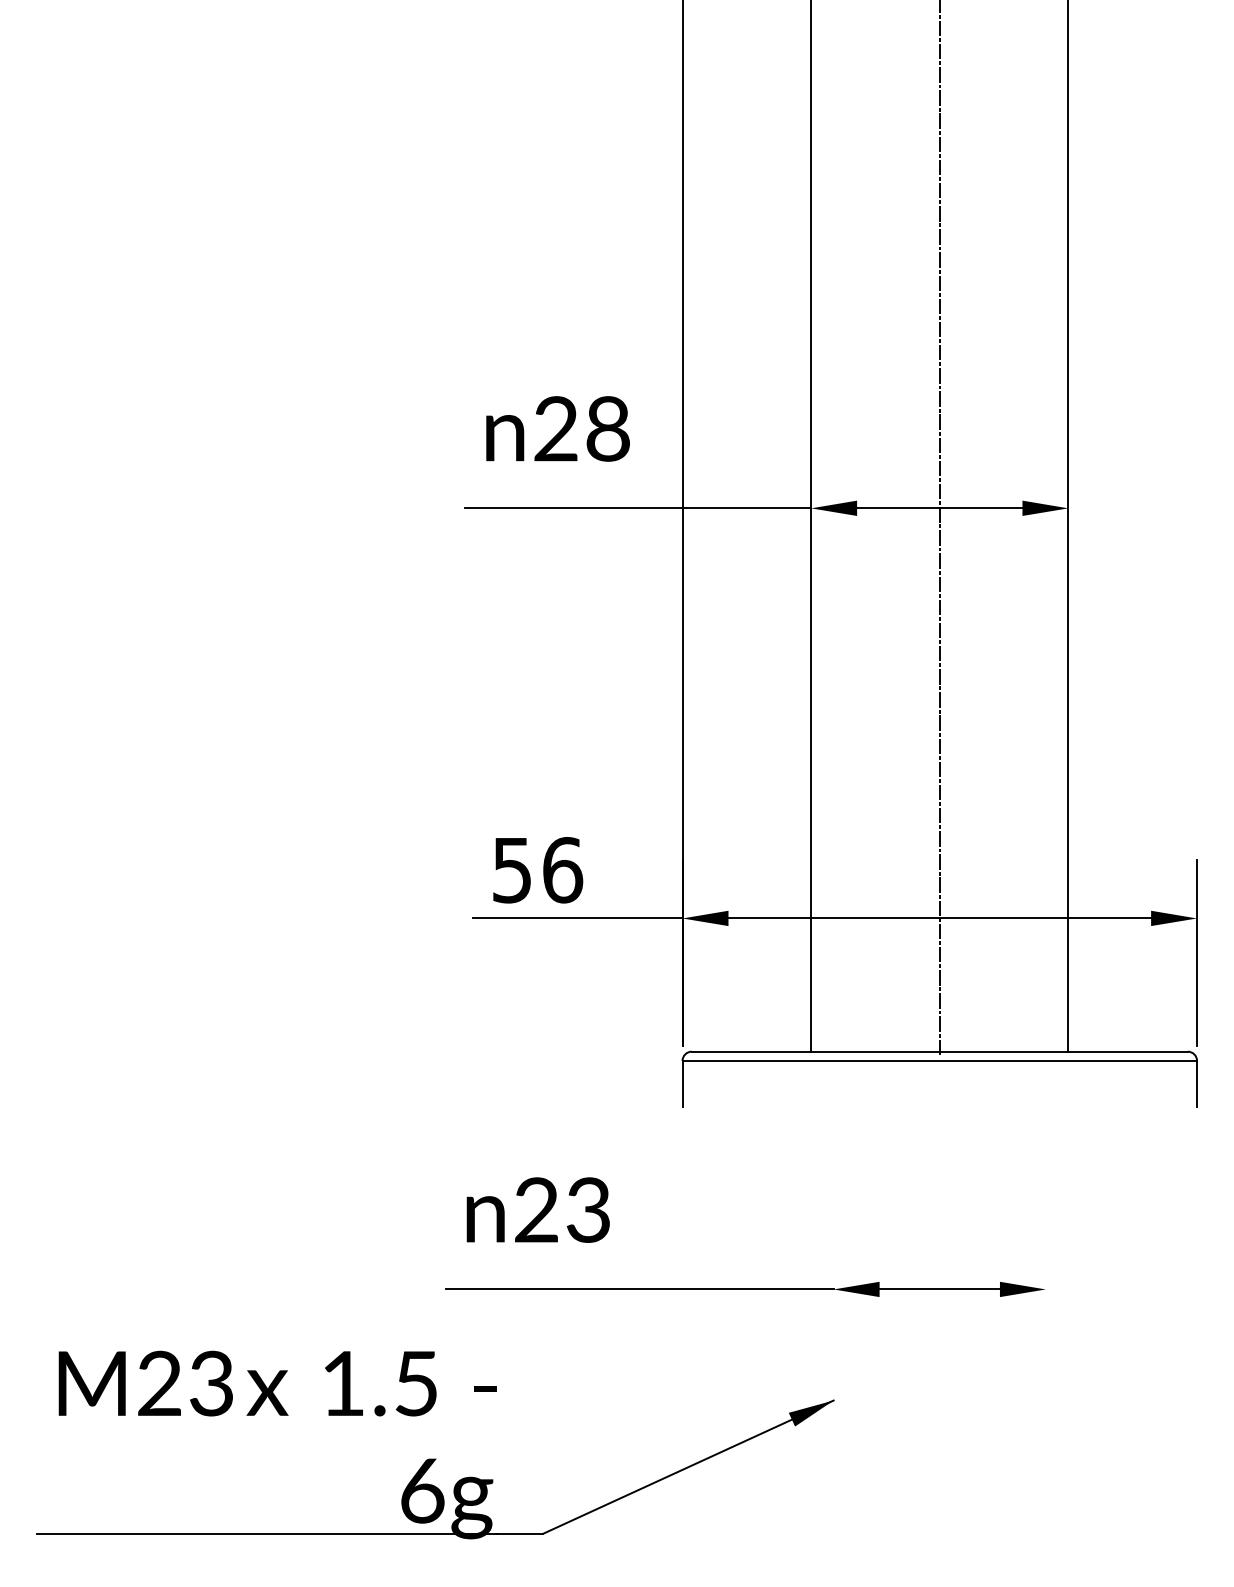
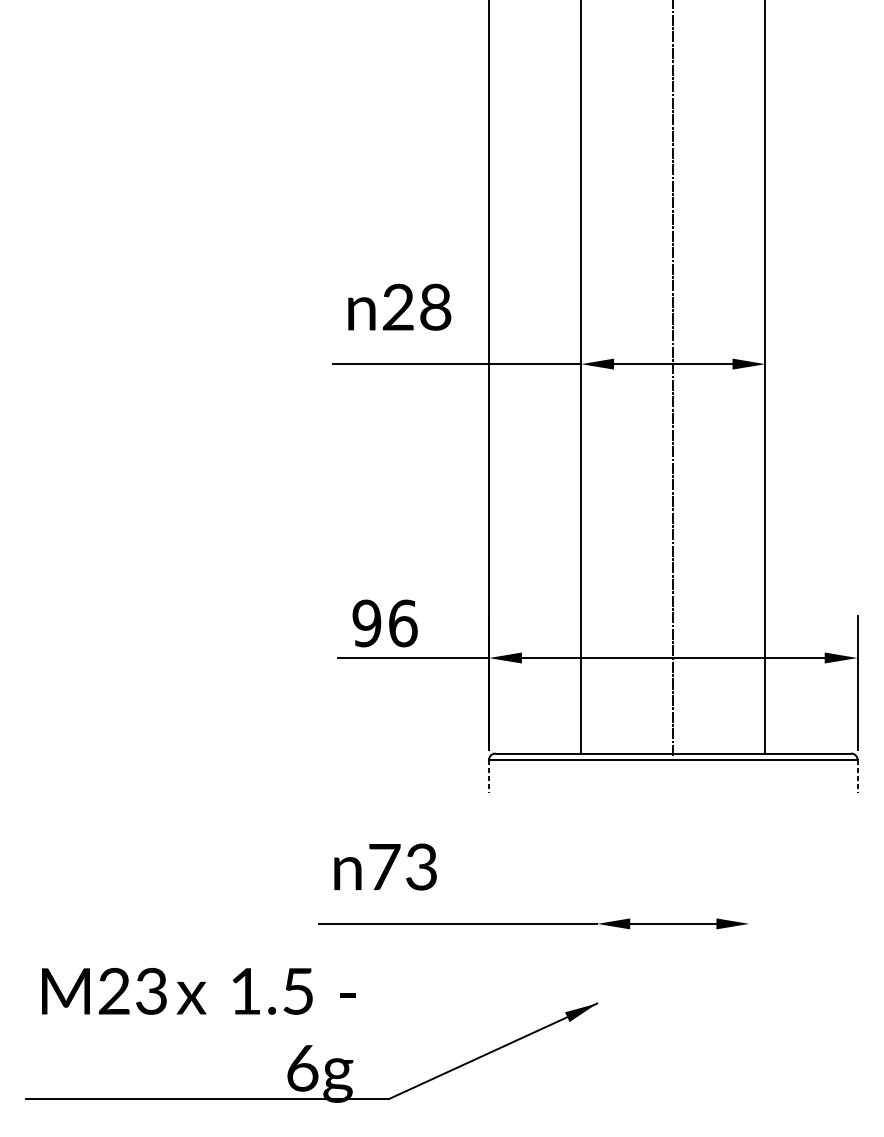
text: (512, 870) -> (367, 623), 56 -> 96
line: (682, 1083) -> (488, 776), solid -> dashed
line: (1197, 1083) -> (857, 776), solid -> dashed
text: (537, 1209) -> (385, 866), 23 -> 73

